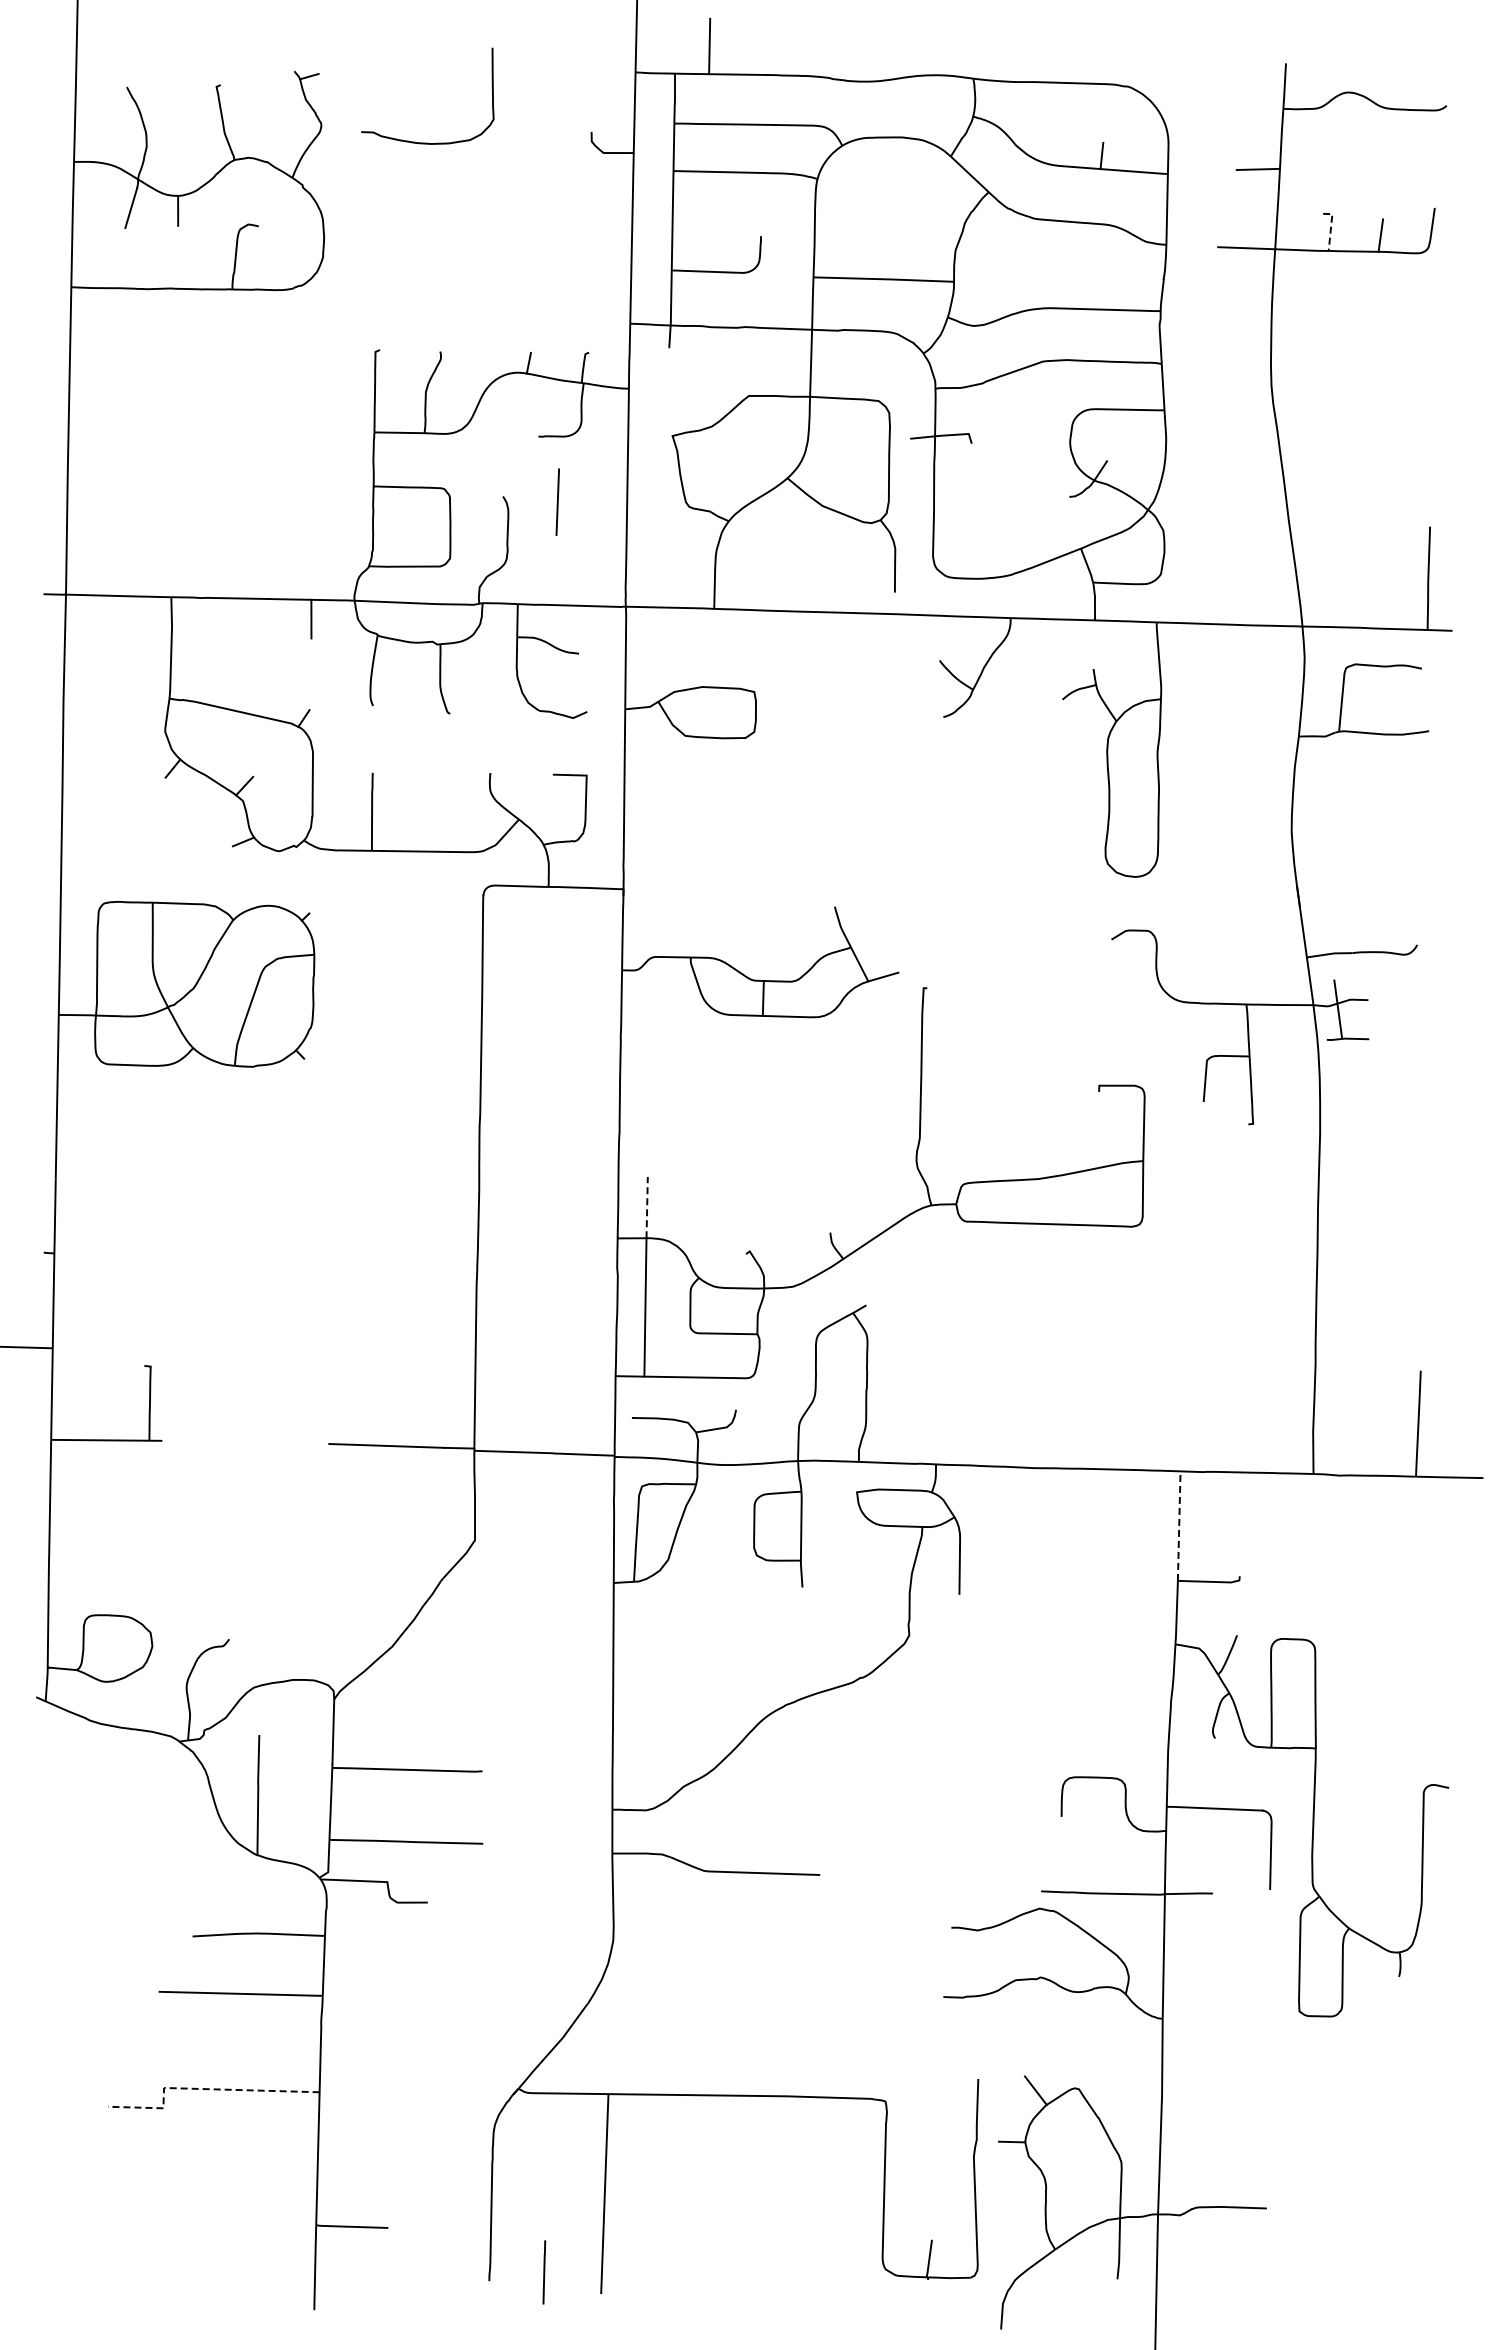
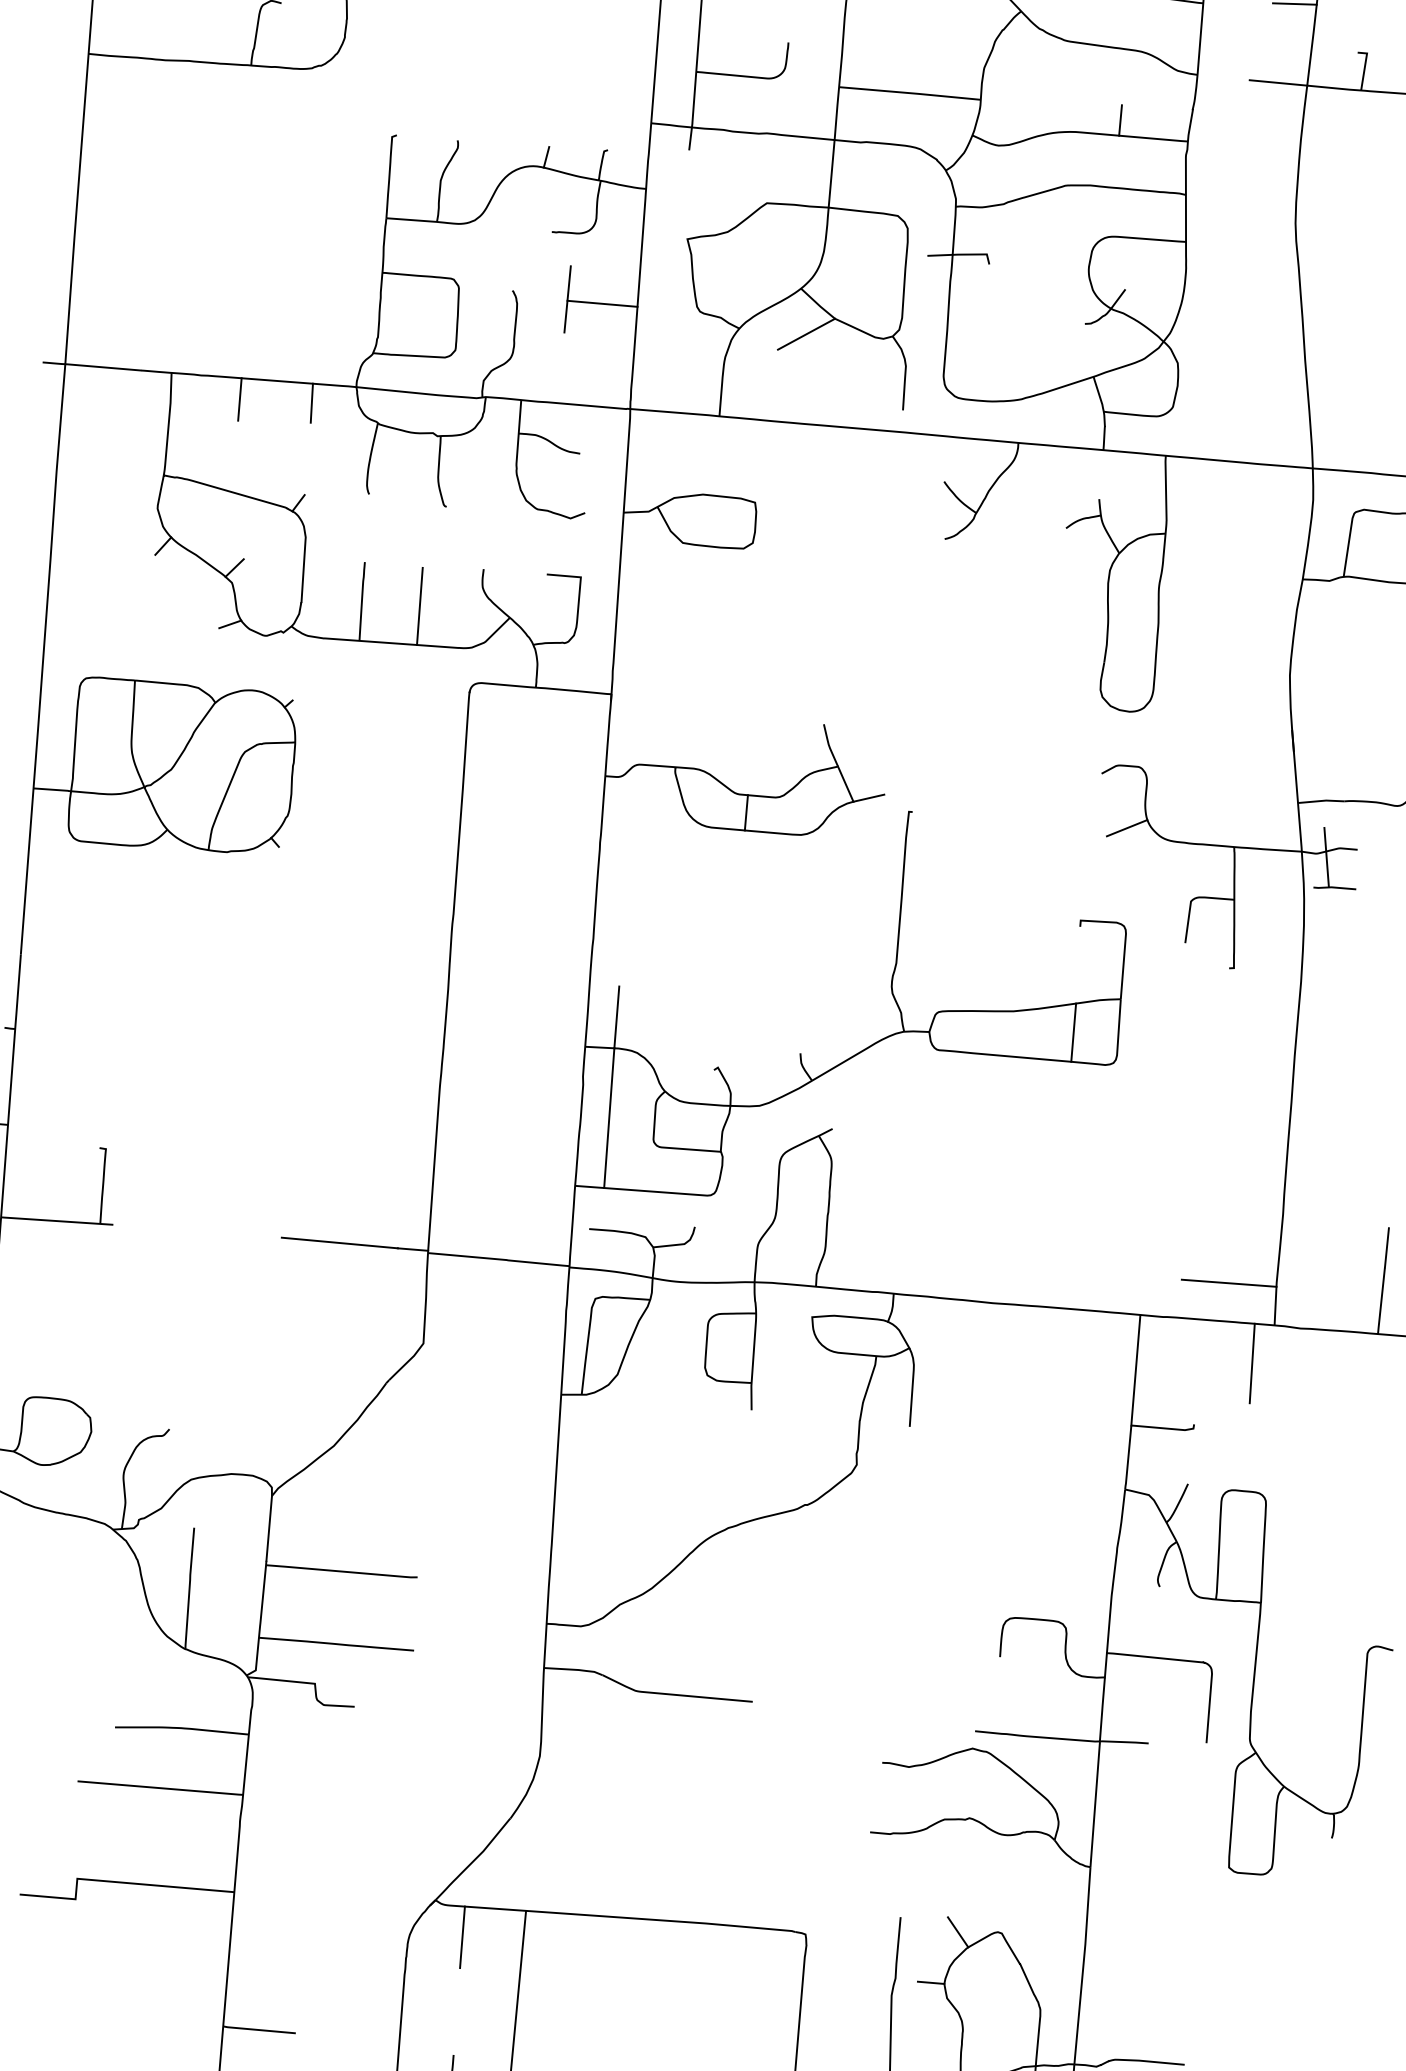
line: (1331, 227) -> (1365, 66), dashed -> solid
line: (1092, 294) -> (1119, 120), added
line: (592, 504) -> (602, 303), added
line: (795, 522) -> (806, 333), added
line: (239, 619) -> (239, 399), added
line: (429, 813) -> (419, 606), added
line: (1139, 991) -> (1126, 827), added
line: (1098, 1196) -> (1073, 1032), added
line: (647, 1207) -> (617, 1017), dashed -> solid
line: (1266, 1434) -> (1229, 1282), added
line: (1293, 1512) -> (1252, 1363), added
line: (1179, 1526) -> (1136, 1370), dashed -> solid
line: (201, 2089) -> (115, 1882), dashed -> solid
line: (546, 2123) -> (461, 1936), added

